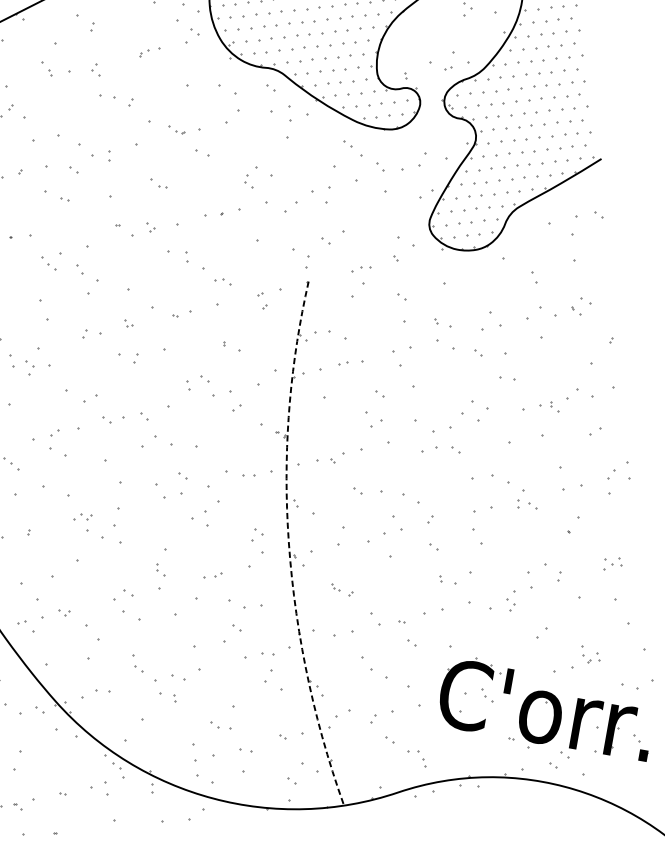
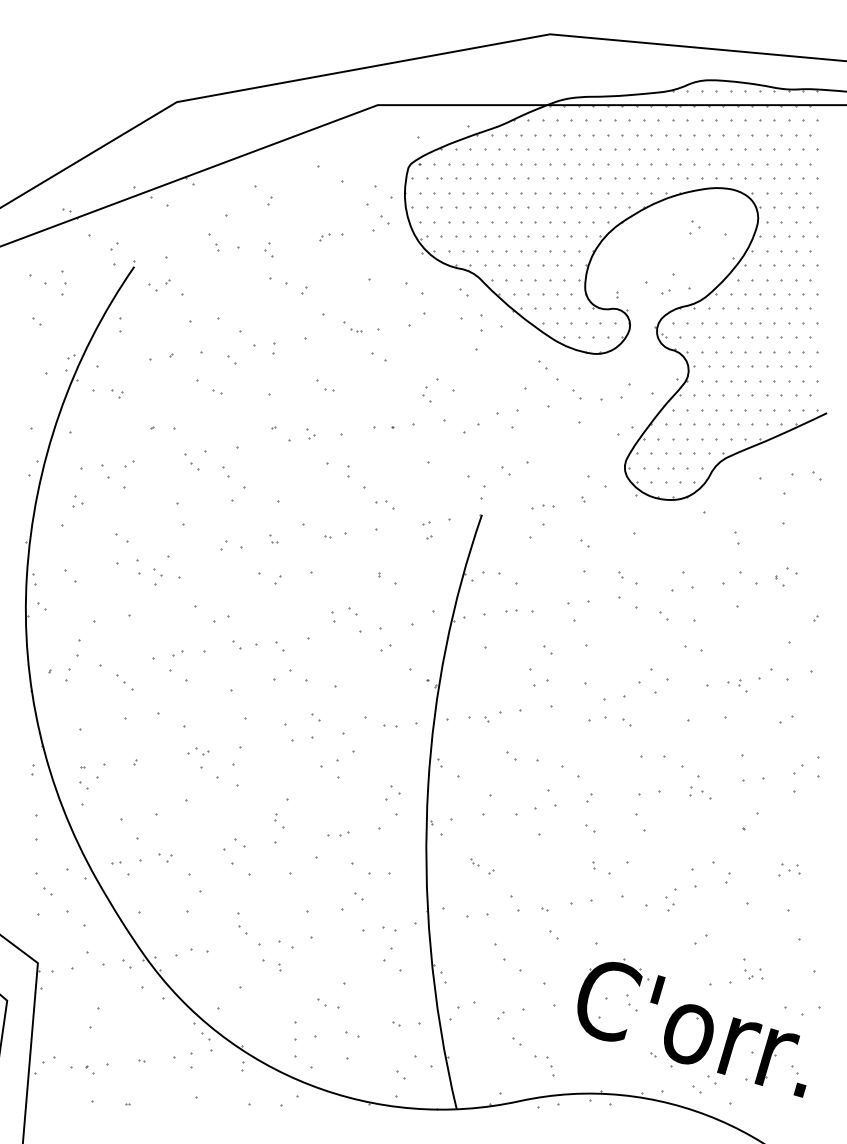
line: (289, 543) -> (427, 807), dashed -> solid

